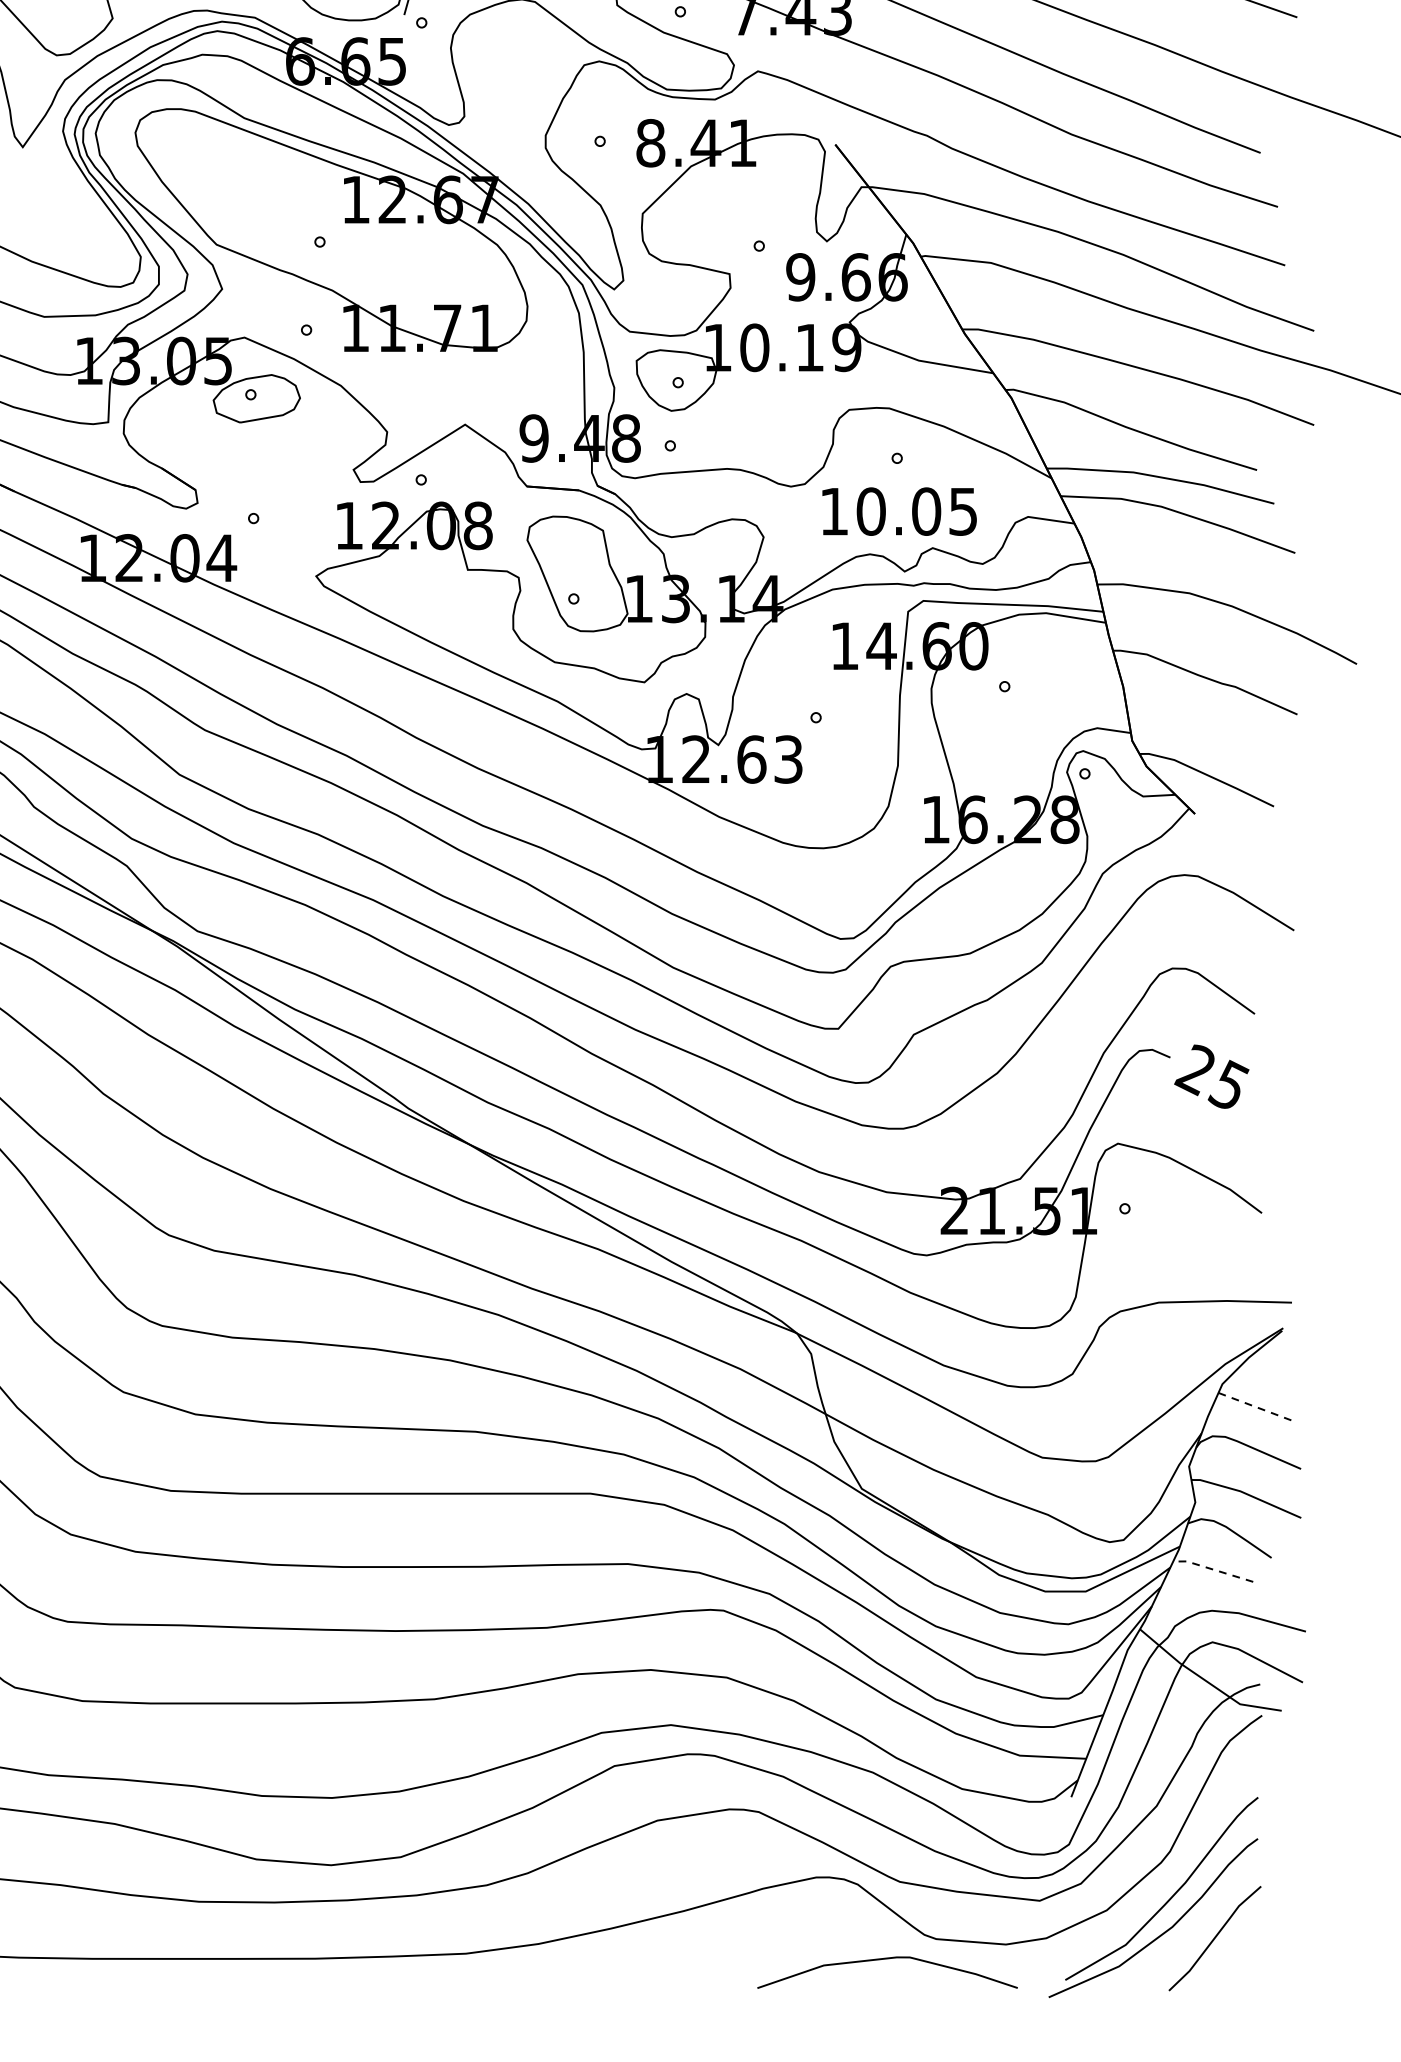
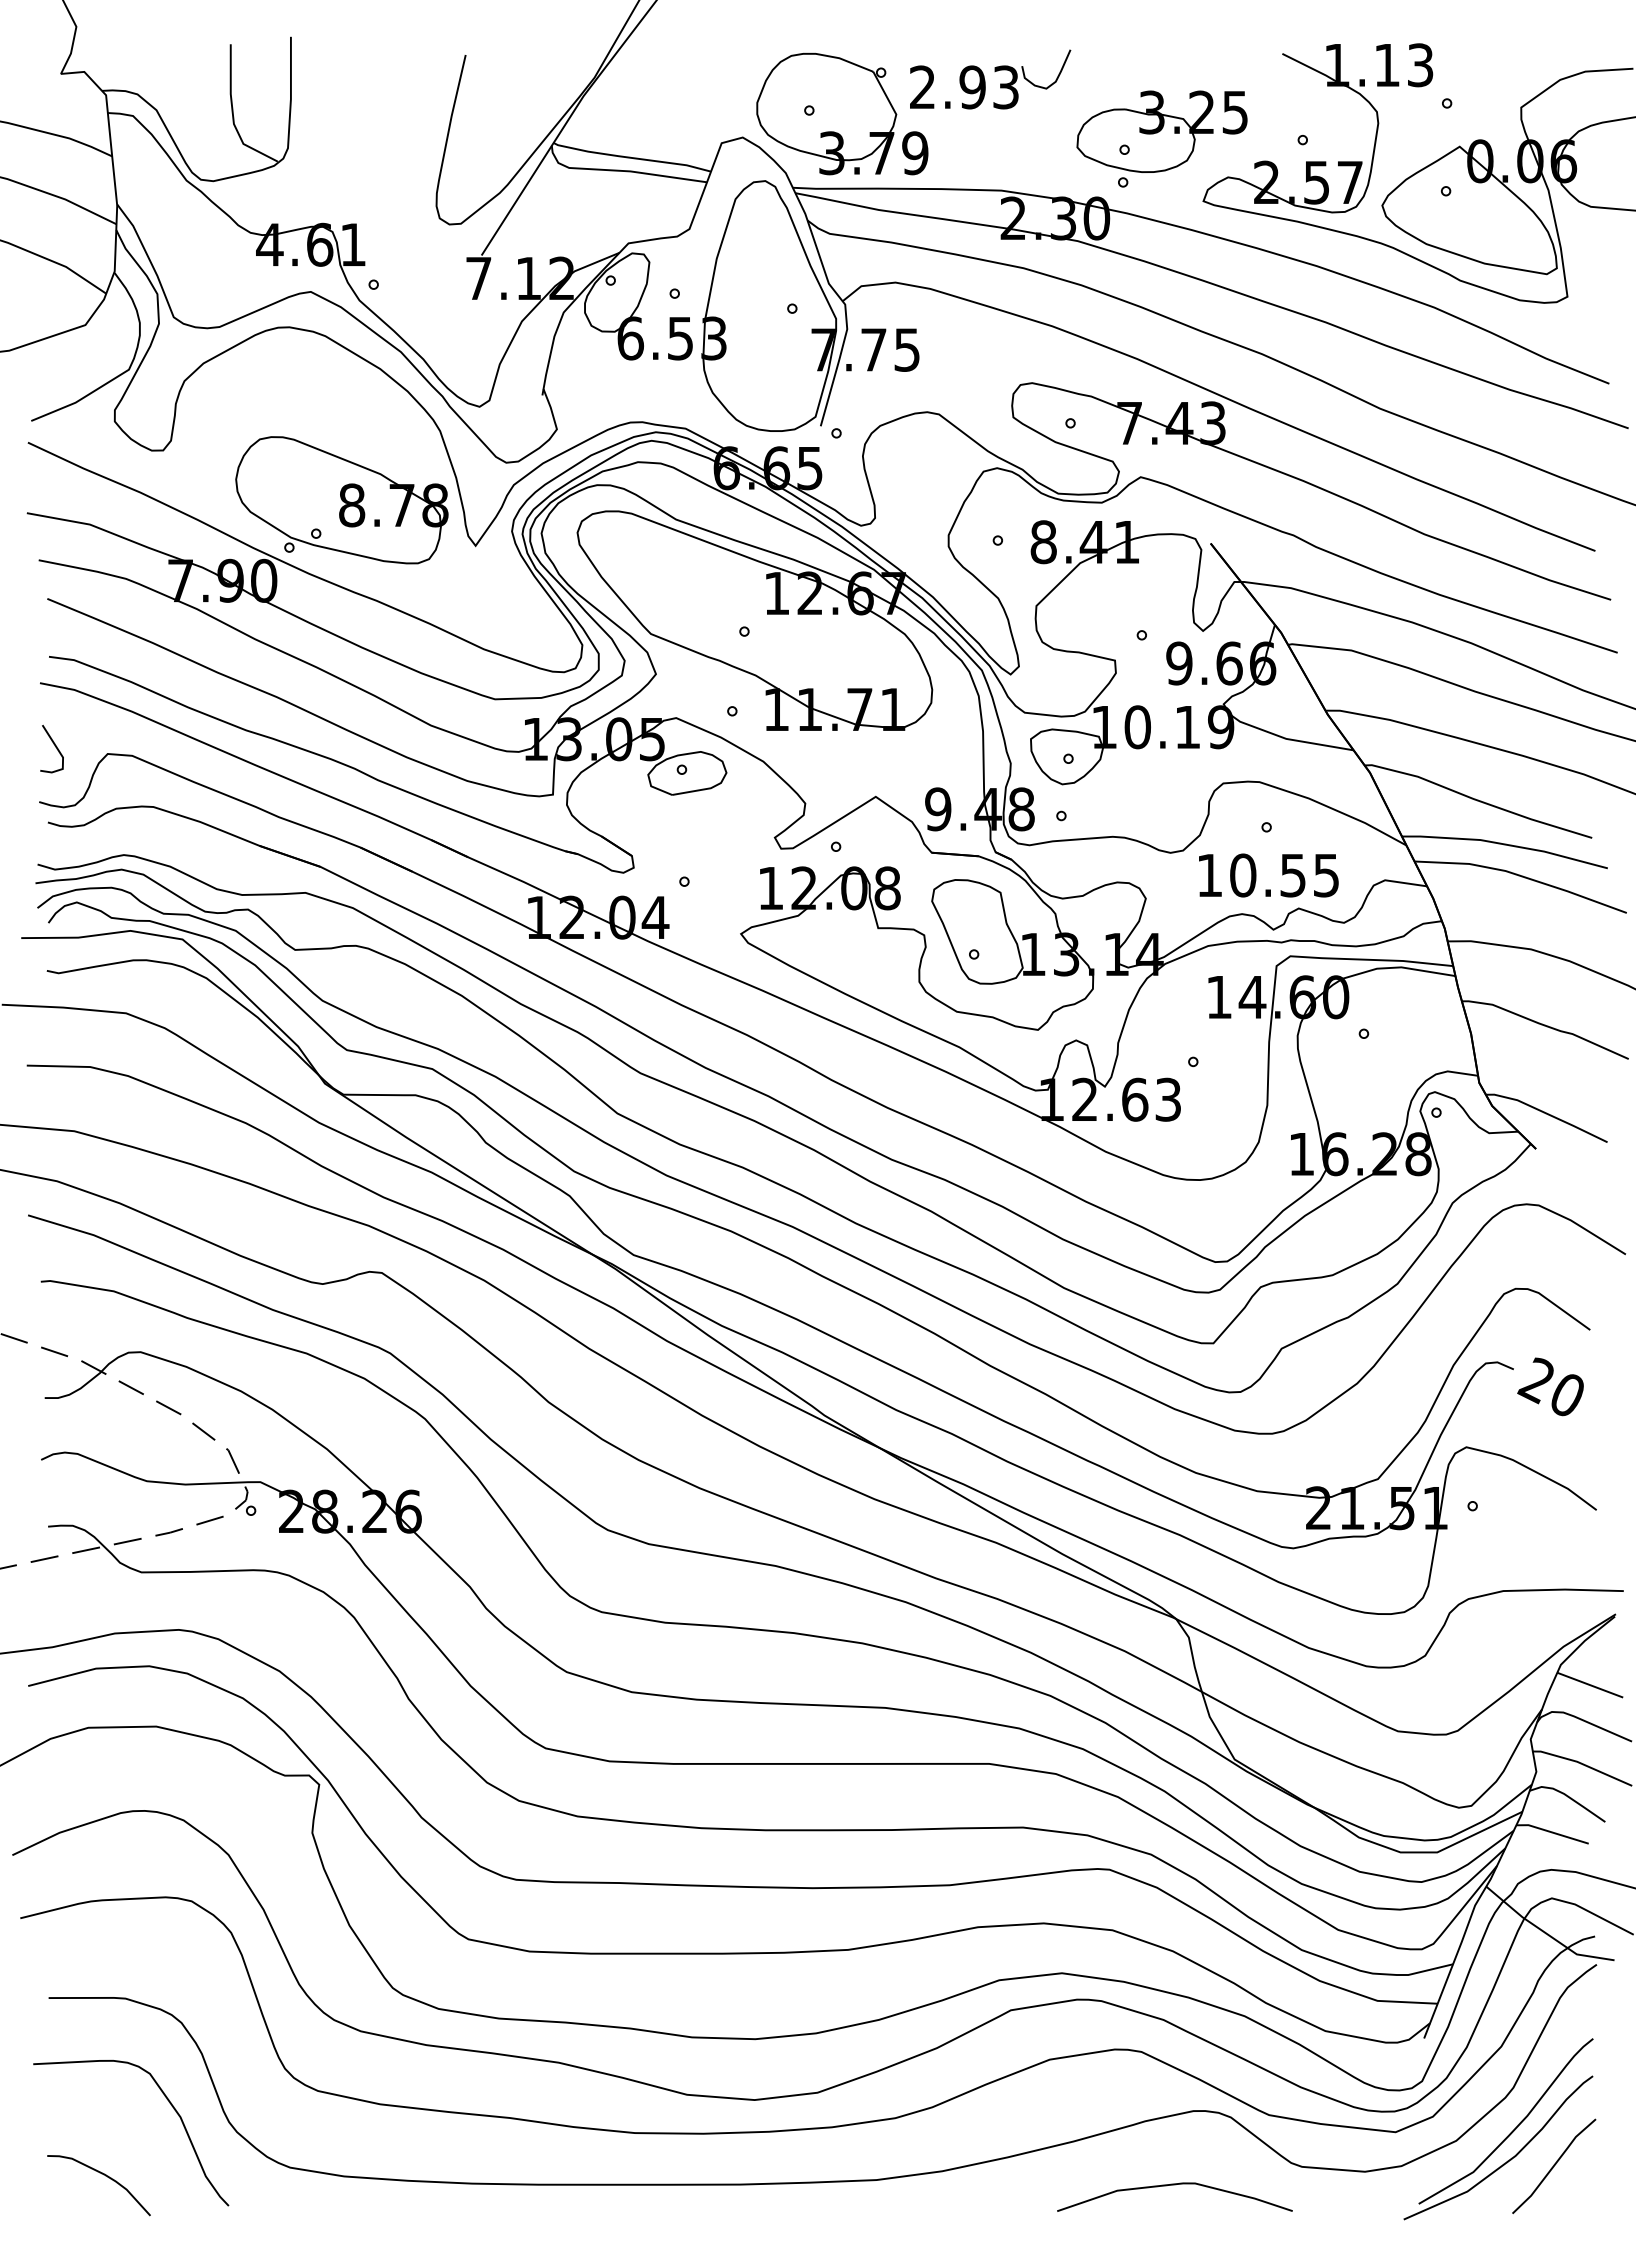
text: (926, 511) -> (1293, 875), 10.05 -> 10.55
text: (1228, 1084) -> (1566, 1393), 25 -> 20
line: (1254, 1405) -> (1589, 1684), dashed -> solid
line: (1212, 1569) -> (1551, 1832), dashed -> solid
curve: (887, 1959) -> (1174, 2185), moved

